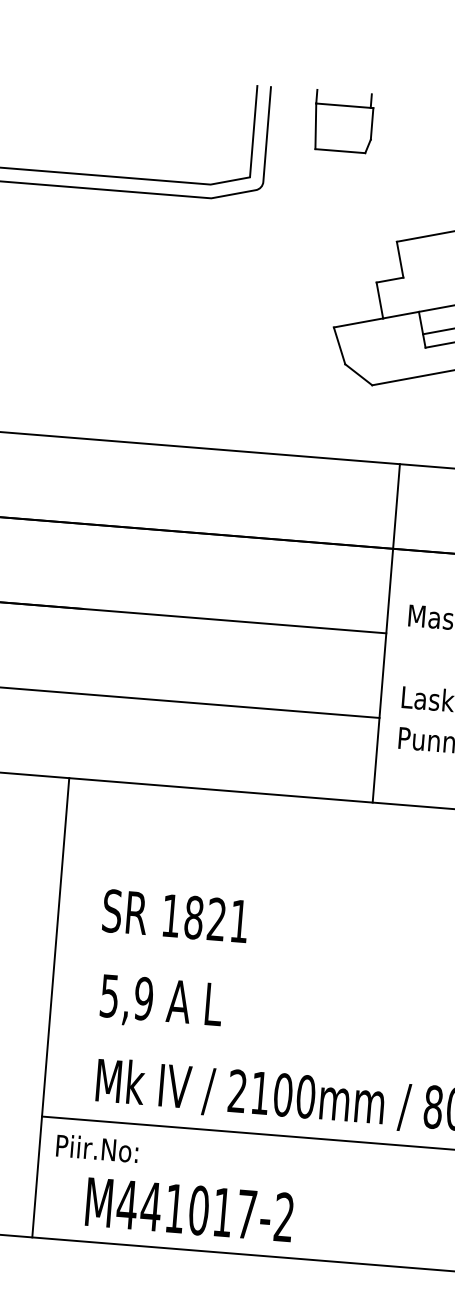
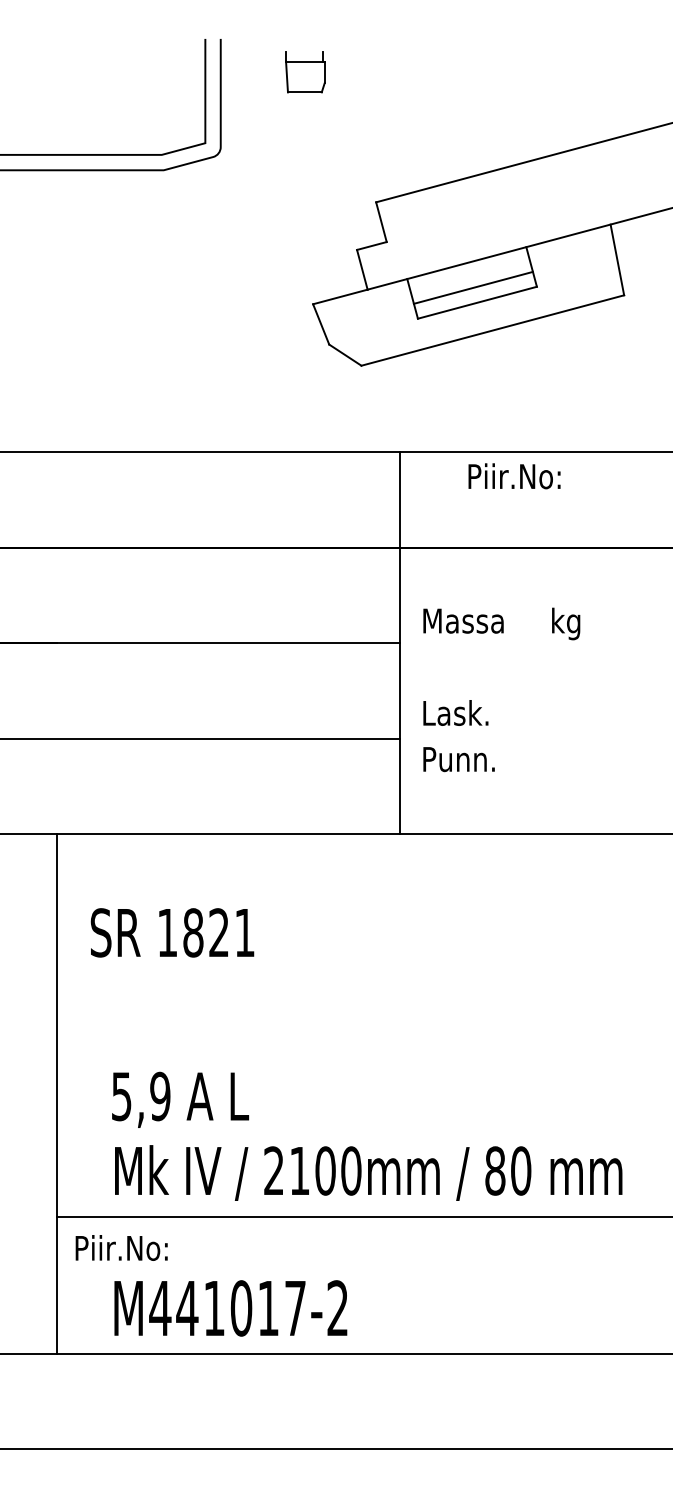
part: (343, 121) -> (305, 72), size x0.6
text: (175, 915) -> (172, 932), moved
text: (161, 1002) -> (180, 1099), moved

